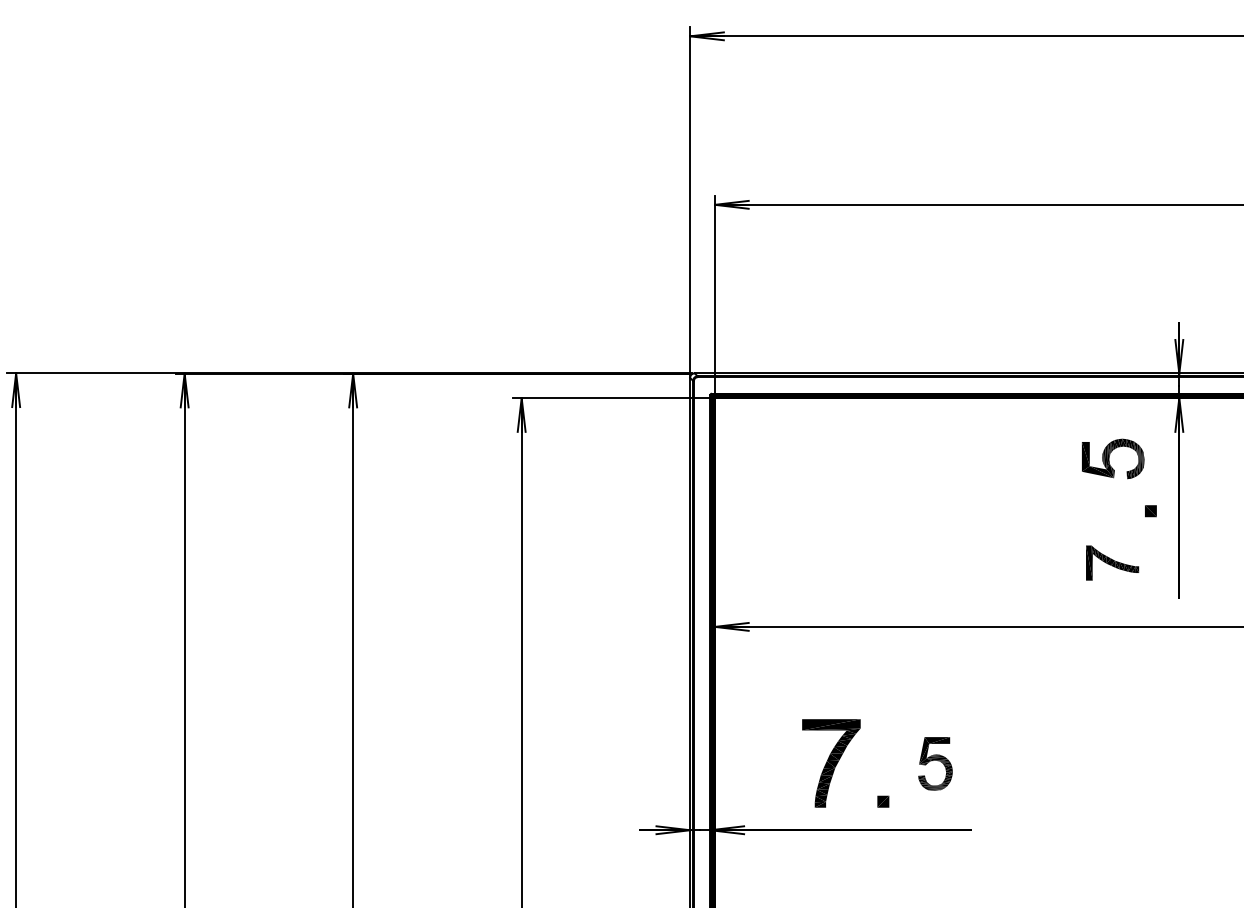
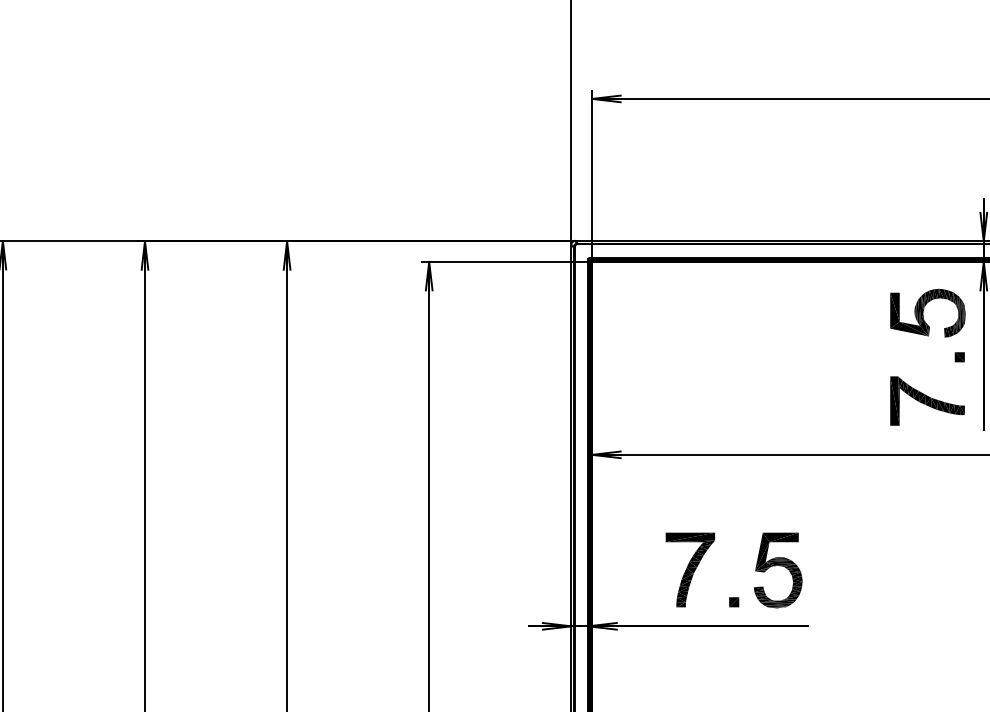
part: (1113, 458) -> (928, 312), size x1.43
part: (1112, 562) -> (927, 400), size x1.67
part: (935, 763) -> (778, 570), size x1.67

